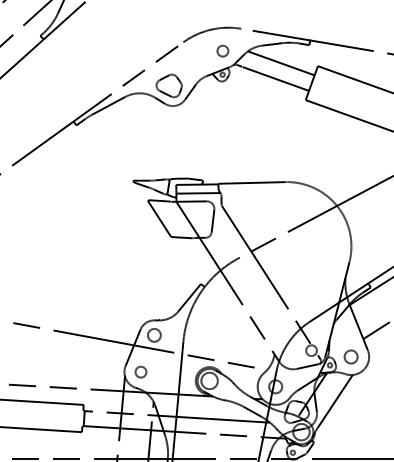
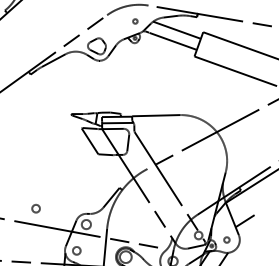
circle: (222, 50) -> (135, 21), size x0.6
circle: (83, 312) -> (35, 208), added
circle: (350, 356) -> (226, 239), size x0.6

